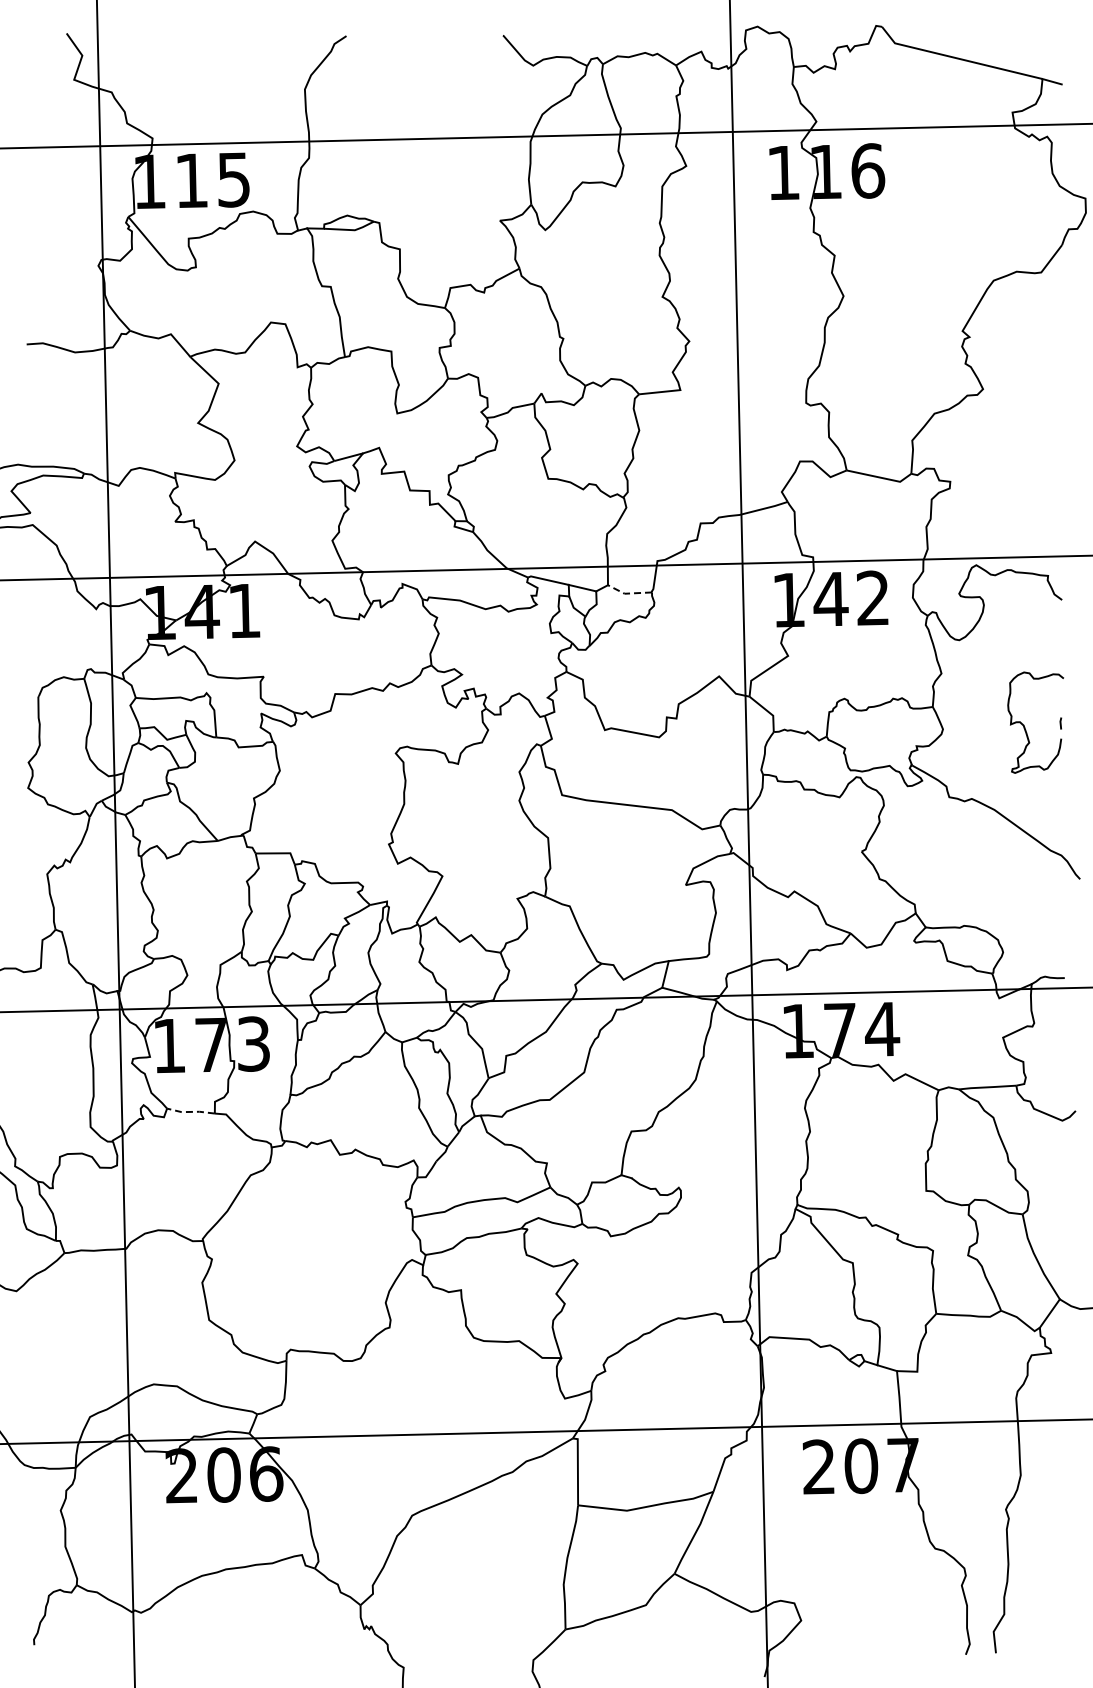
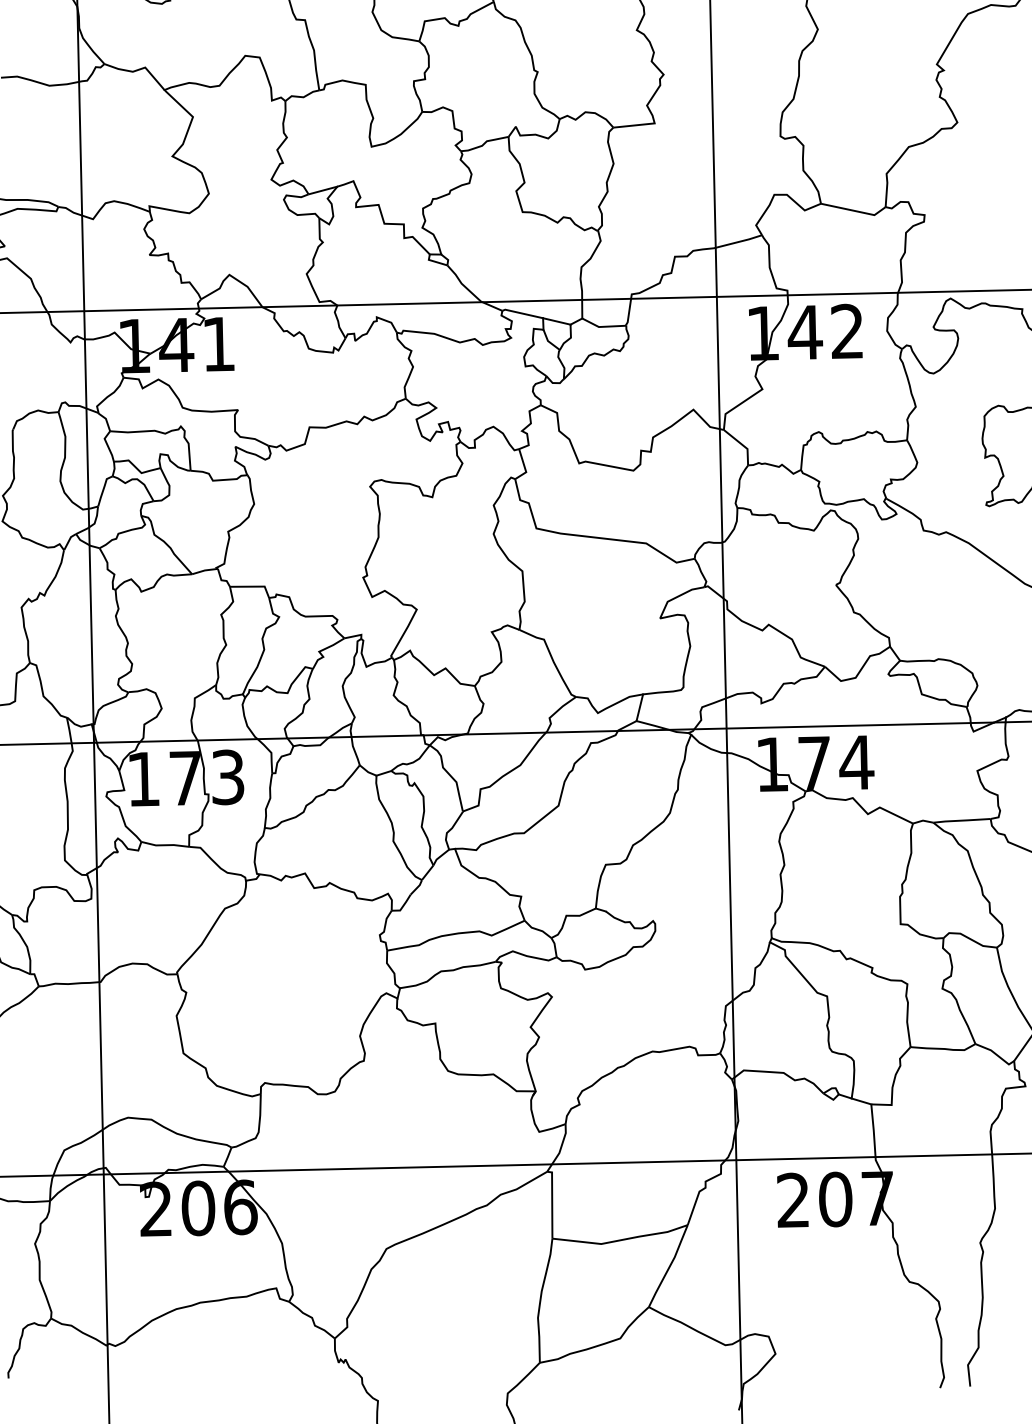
line: (628, 593) -> (602, 326), dashed -> solid
line: (190, 1111) -> (164, 844), dashed -> solid

